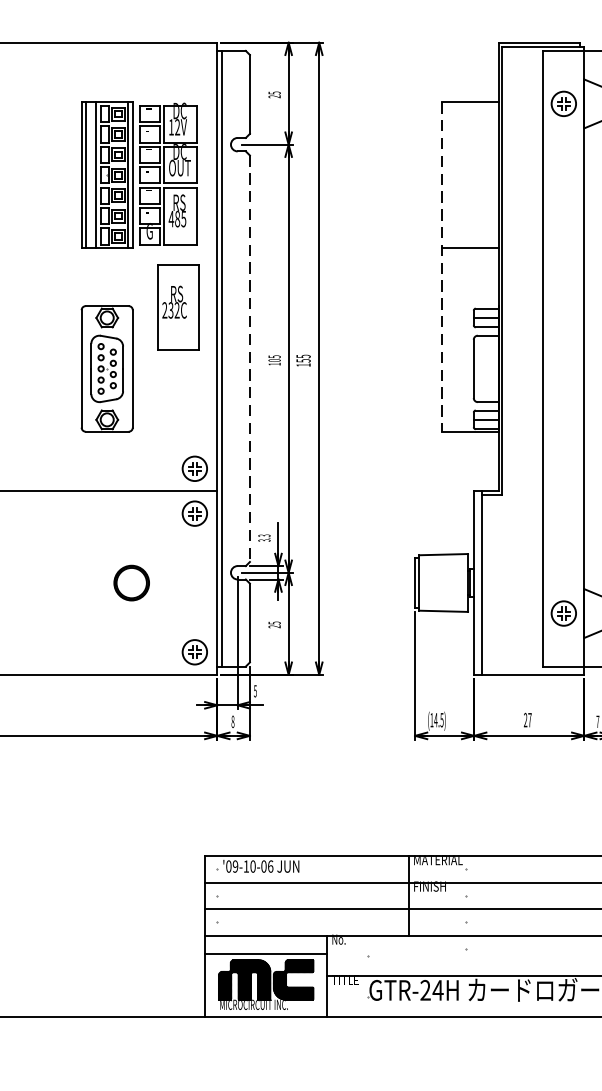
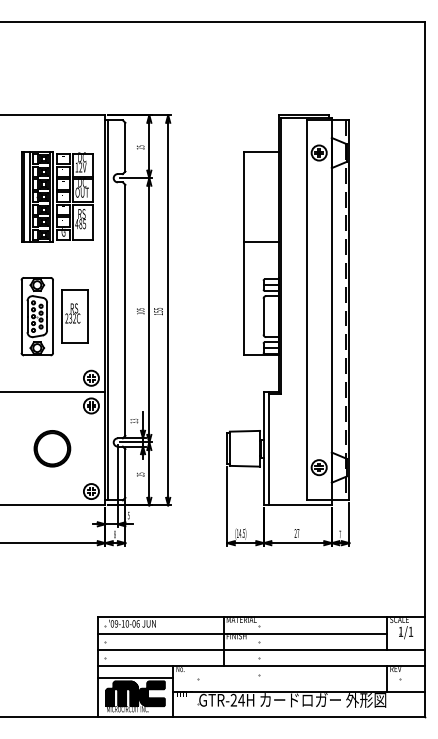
line: (441, 266) -> (243, 253), dashed -> solid
part: (177, 307) -> (74, 316), moved
line: (250, 358) -> (125, 310), dashed -> solid
part: (131, 582) -> (52, 448), size x1.67

